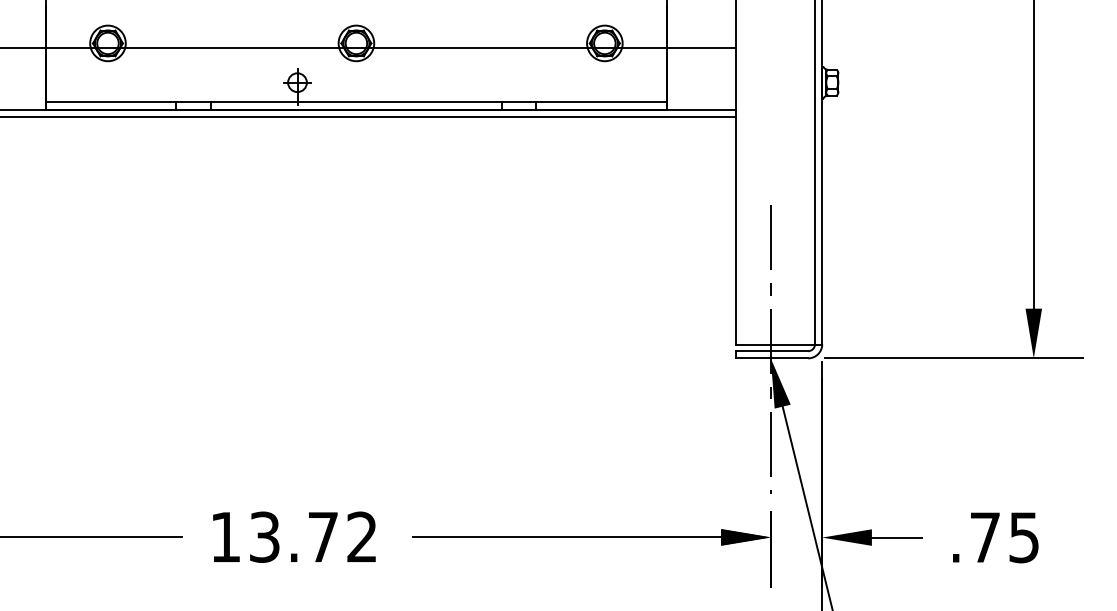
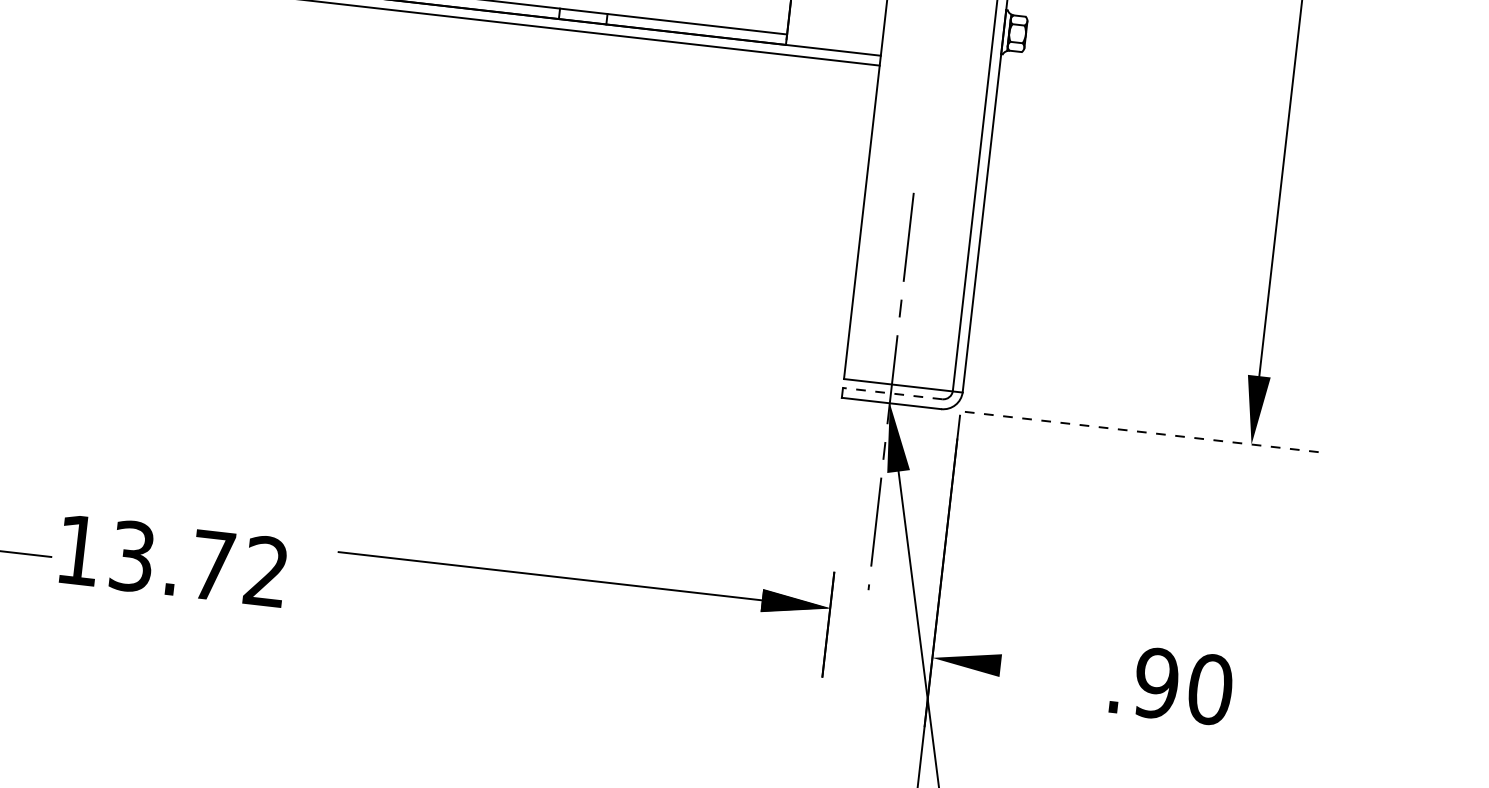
line: (771, 351) -> (891, 393), solid -> dashed
line: (954, 358) -> (1142, 432), solid -> dashed
text: (294, 536) -> (173, 560), moved
part: (591, 537) -> (583, 580), moved
line: (896, 537) -> (1034, 669), removed
text: (1004, 537) -> (1183, 686), .75 -> .90

